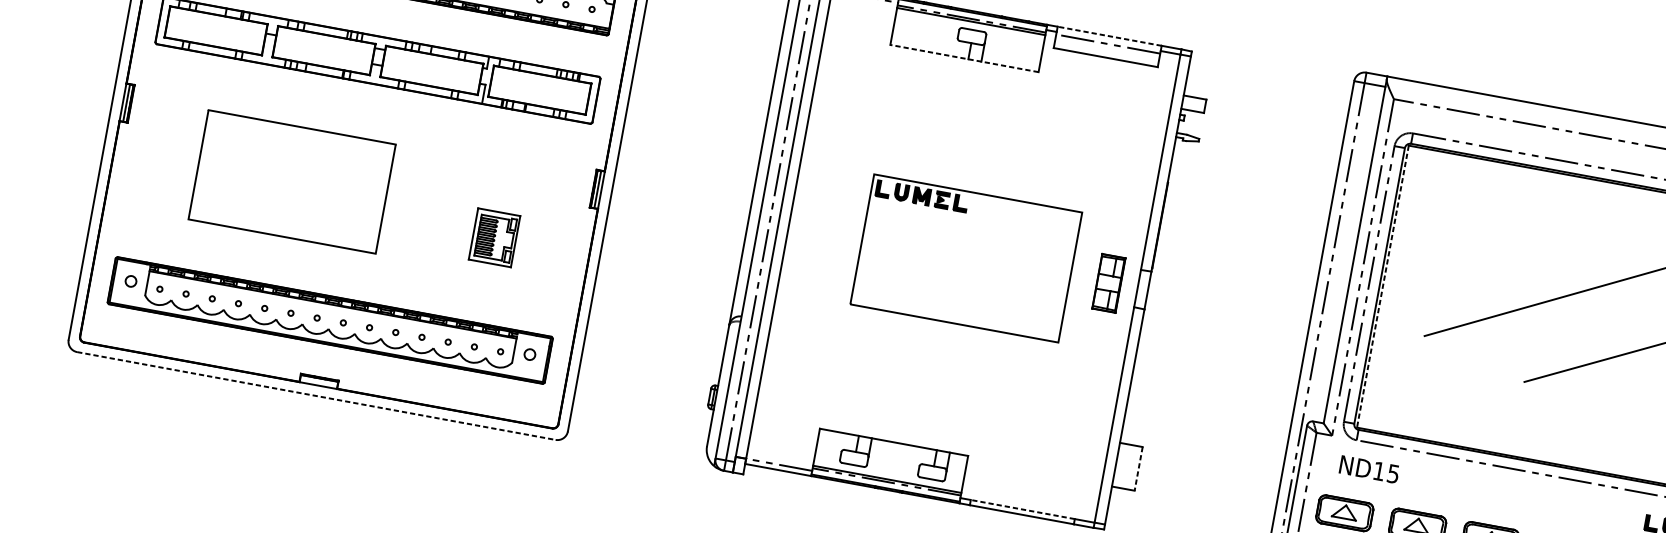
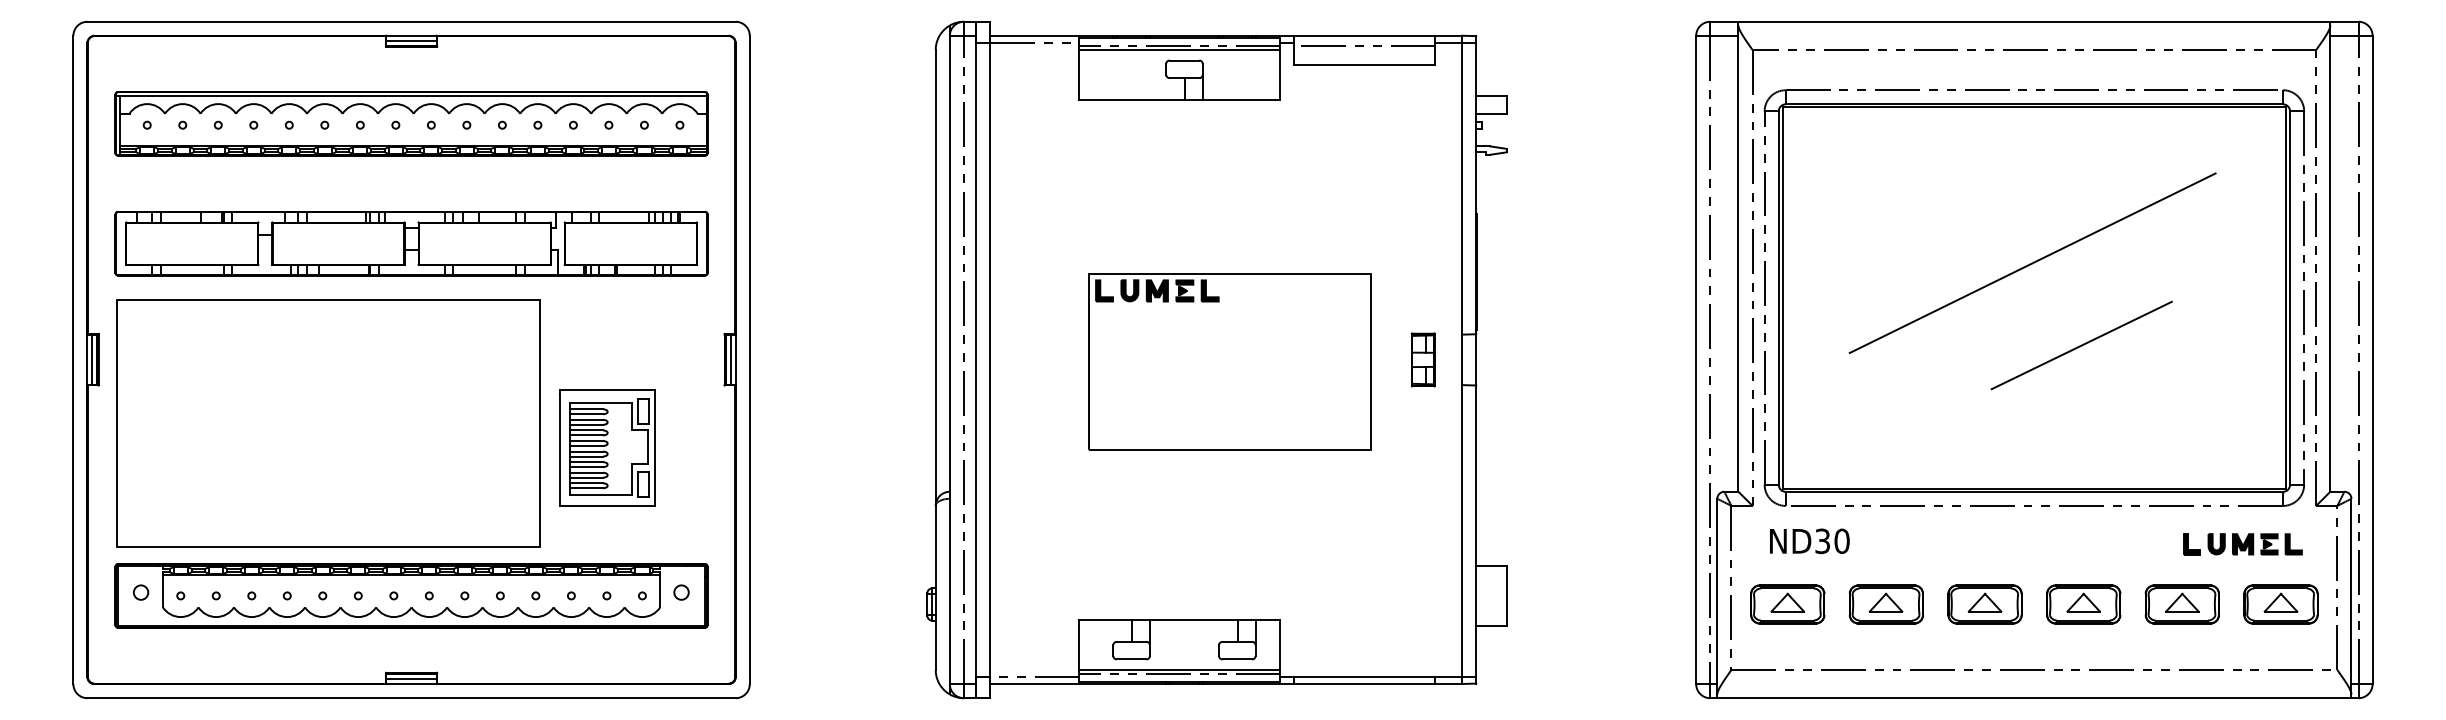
line: (1109, 35) -> (1364, 35), dashed -> solid
line: (964, 58) -> (1179, 99), dashed -> solid
part: (292, 181) -> (328, 423), size x1.67
part: (494, 237) -> (606, 447), size x1.67
part: (1109, 283) -> (1423, 359), size x0.71
line: (1383, 286) -> (1783, 298), dashed -> solid
line: (318, 382) -> (411, 679), added
line: (317, 396) -> (412, 698), dashed -> solid
line: (1138, 468) -> (1506, 595), dashed -> solid
text: (1386, 472) -> (1832, 541), ND15 -> ND30
line: (1022, 509) -> (1364, 677), dashed -> solid

